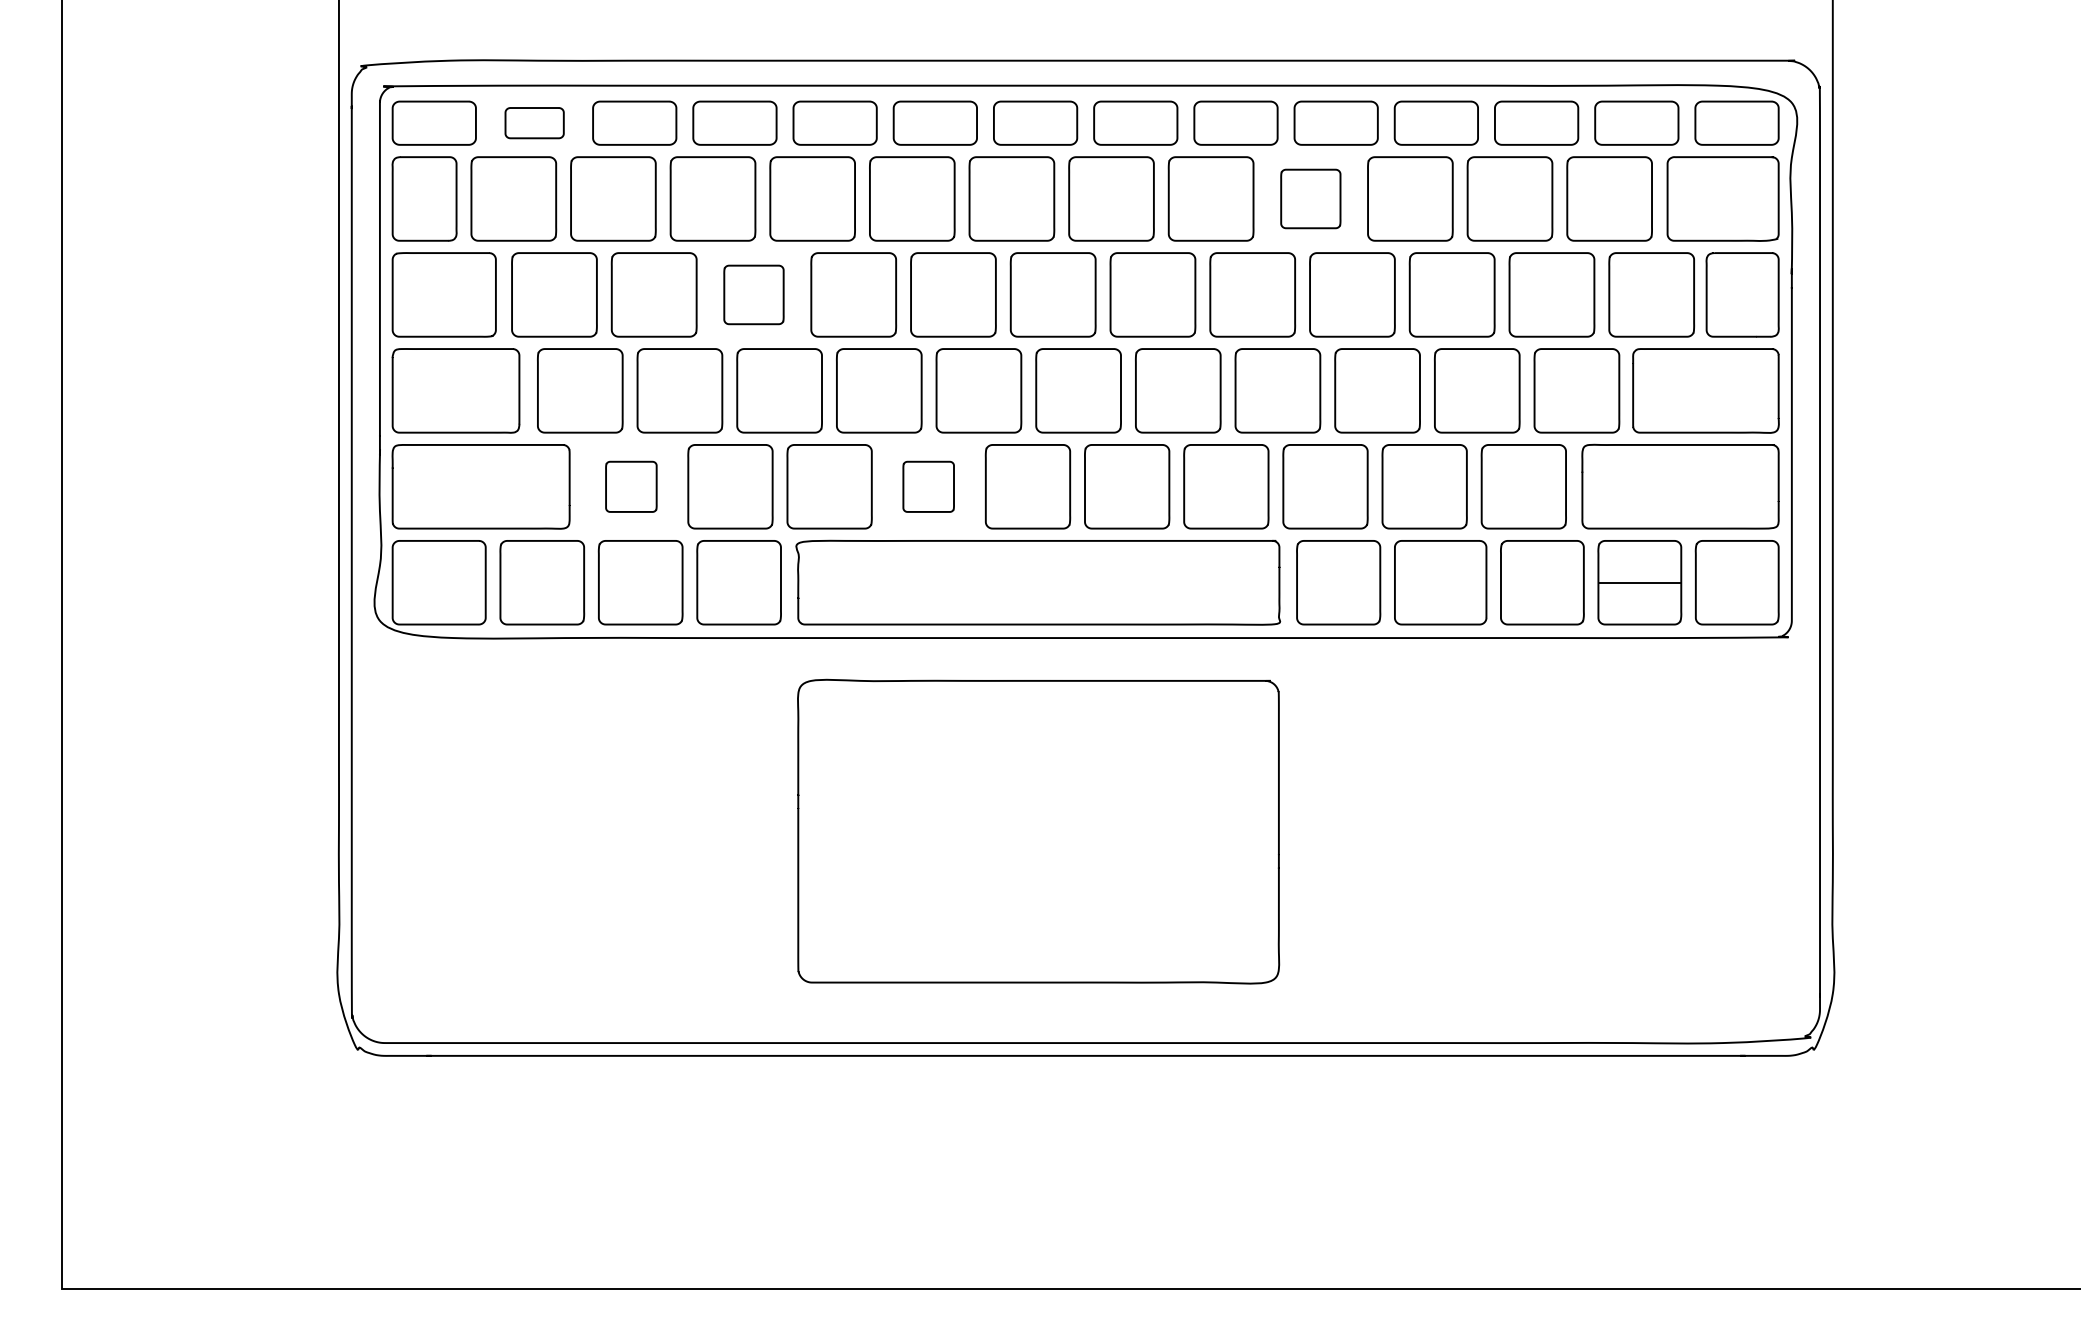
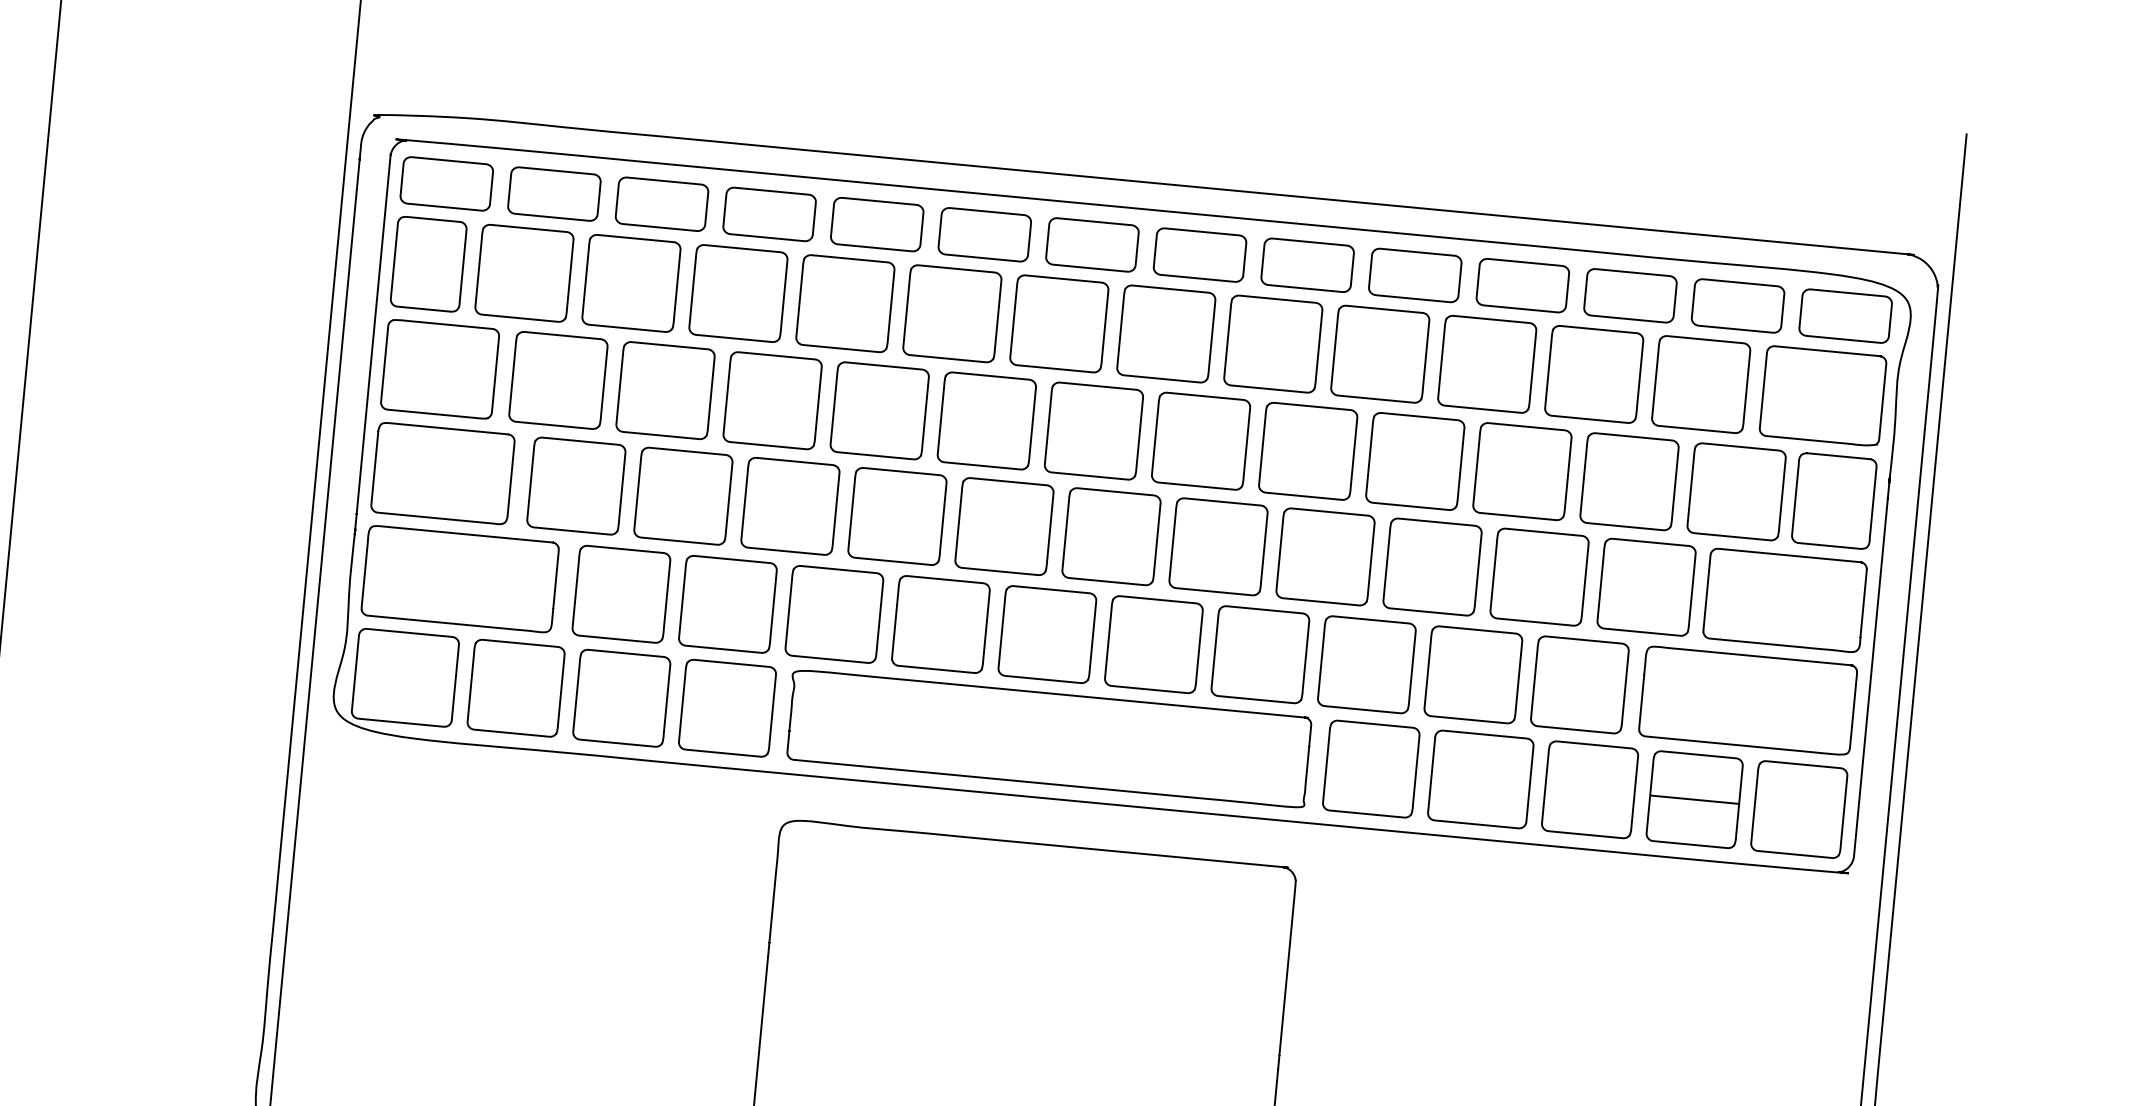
part: (534, 122) -> (554, 193), size x1.43
part: (1310, 198) -> (1380, 353), size x1.43
part: (753, 294) -> (772, 400), size x1.43
part: (631, 486) -> (621, 594), size x1.67
part: (928, 486) -> (940, 624), size x1.67

